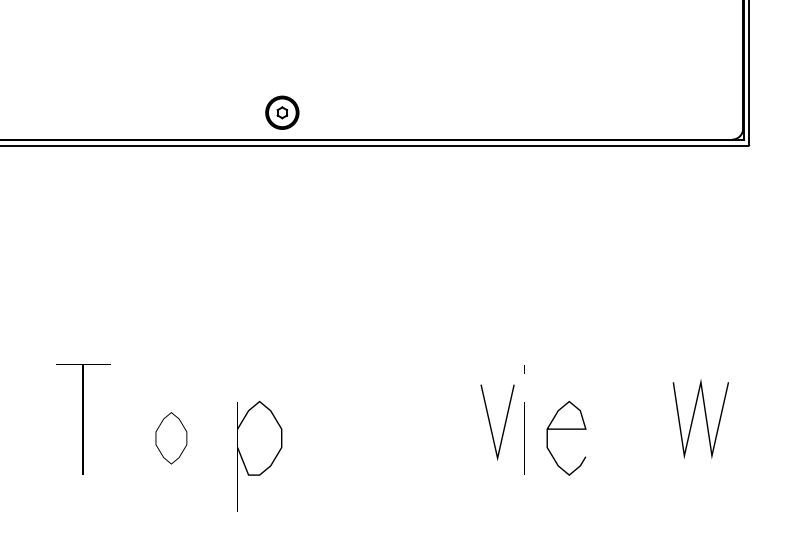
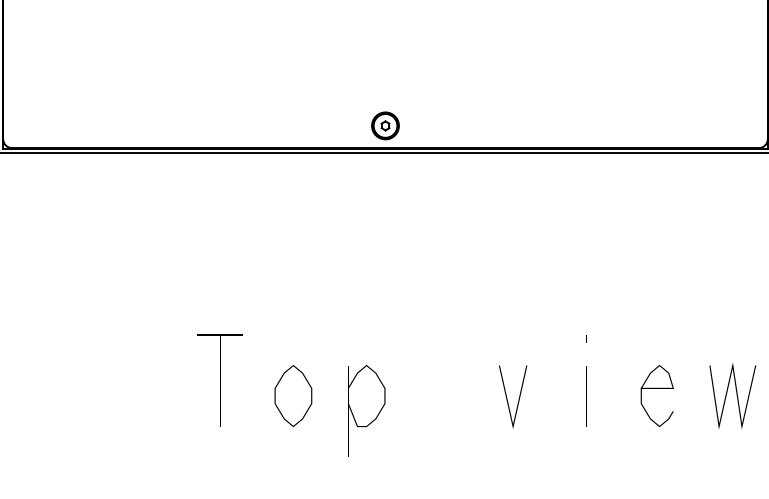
line: (705, 418) -> (736, 395), moved
line: (504, 424) -> (518, 398), moved
curve: (565, 429) -> (656, 388), moved
part: (171, 437) -> (293, 395), size x1.43

